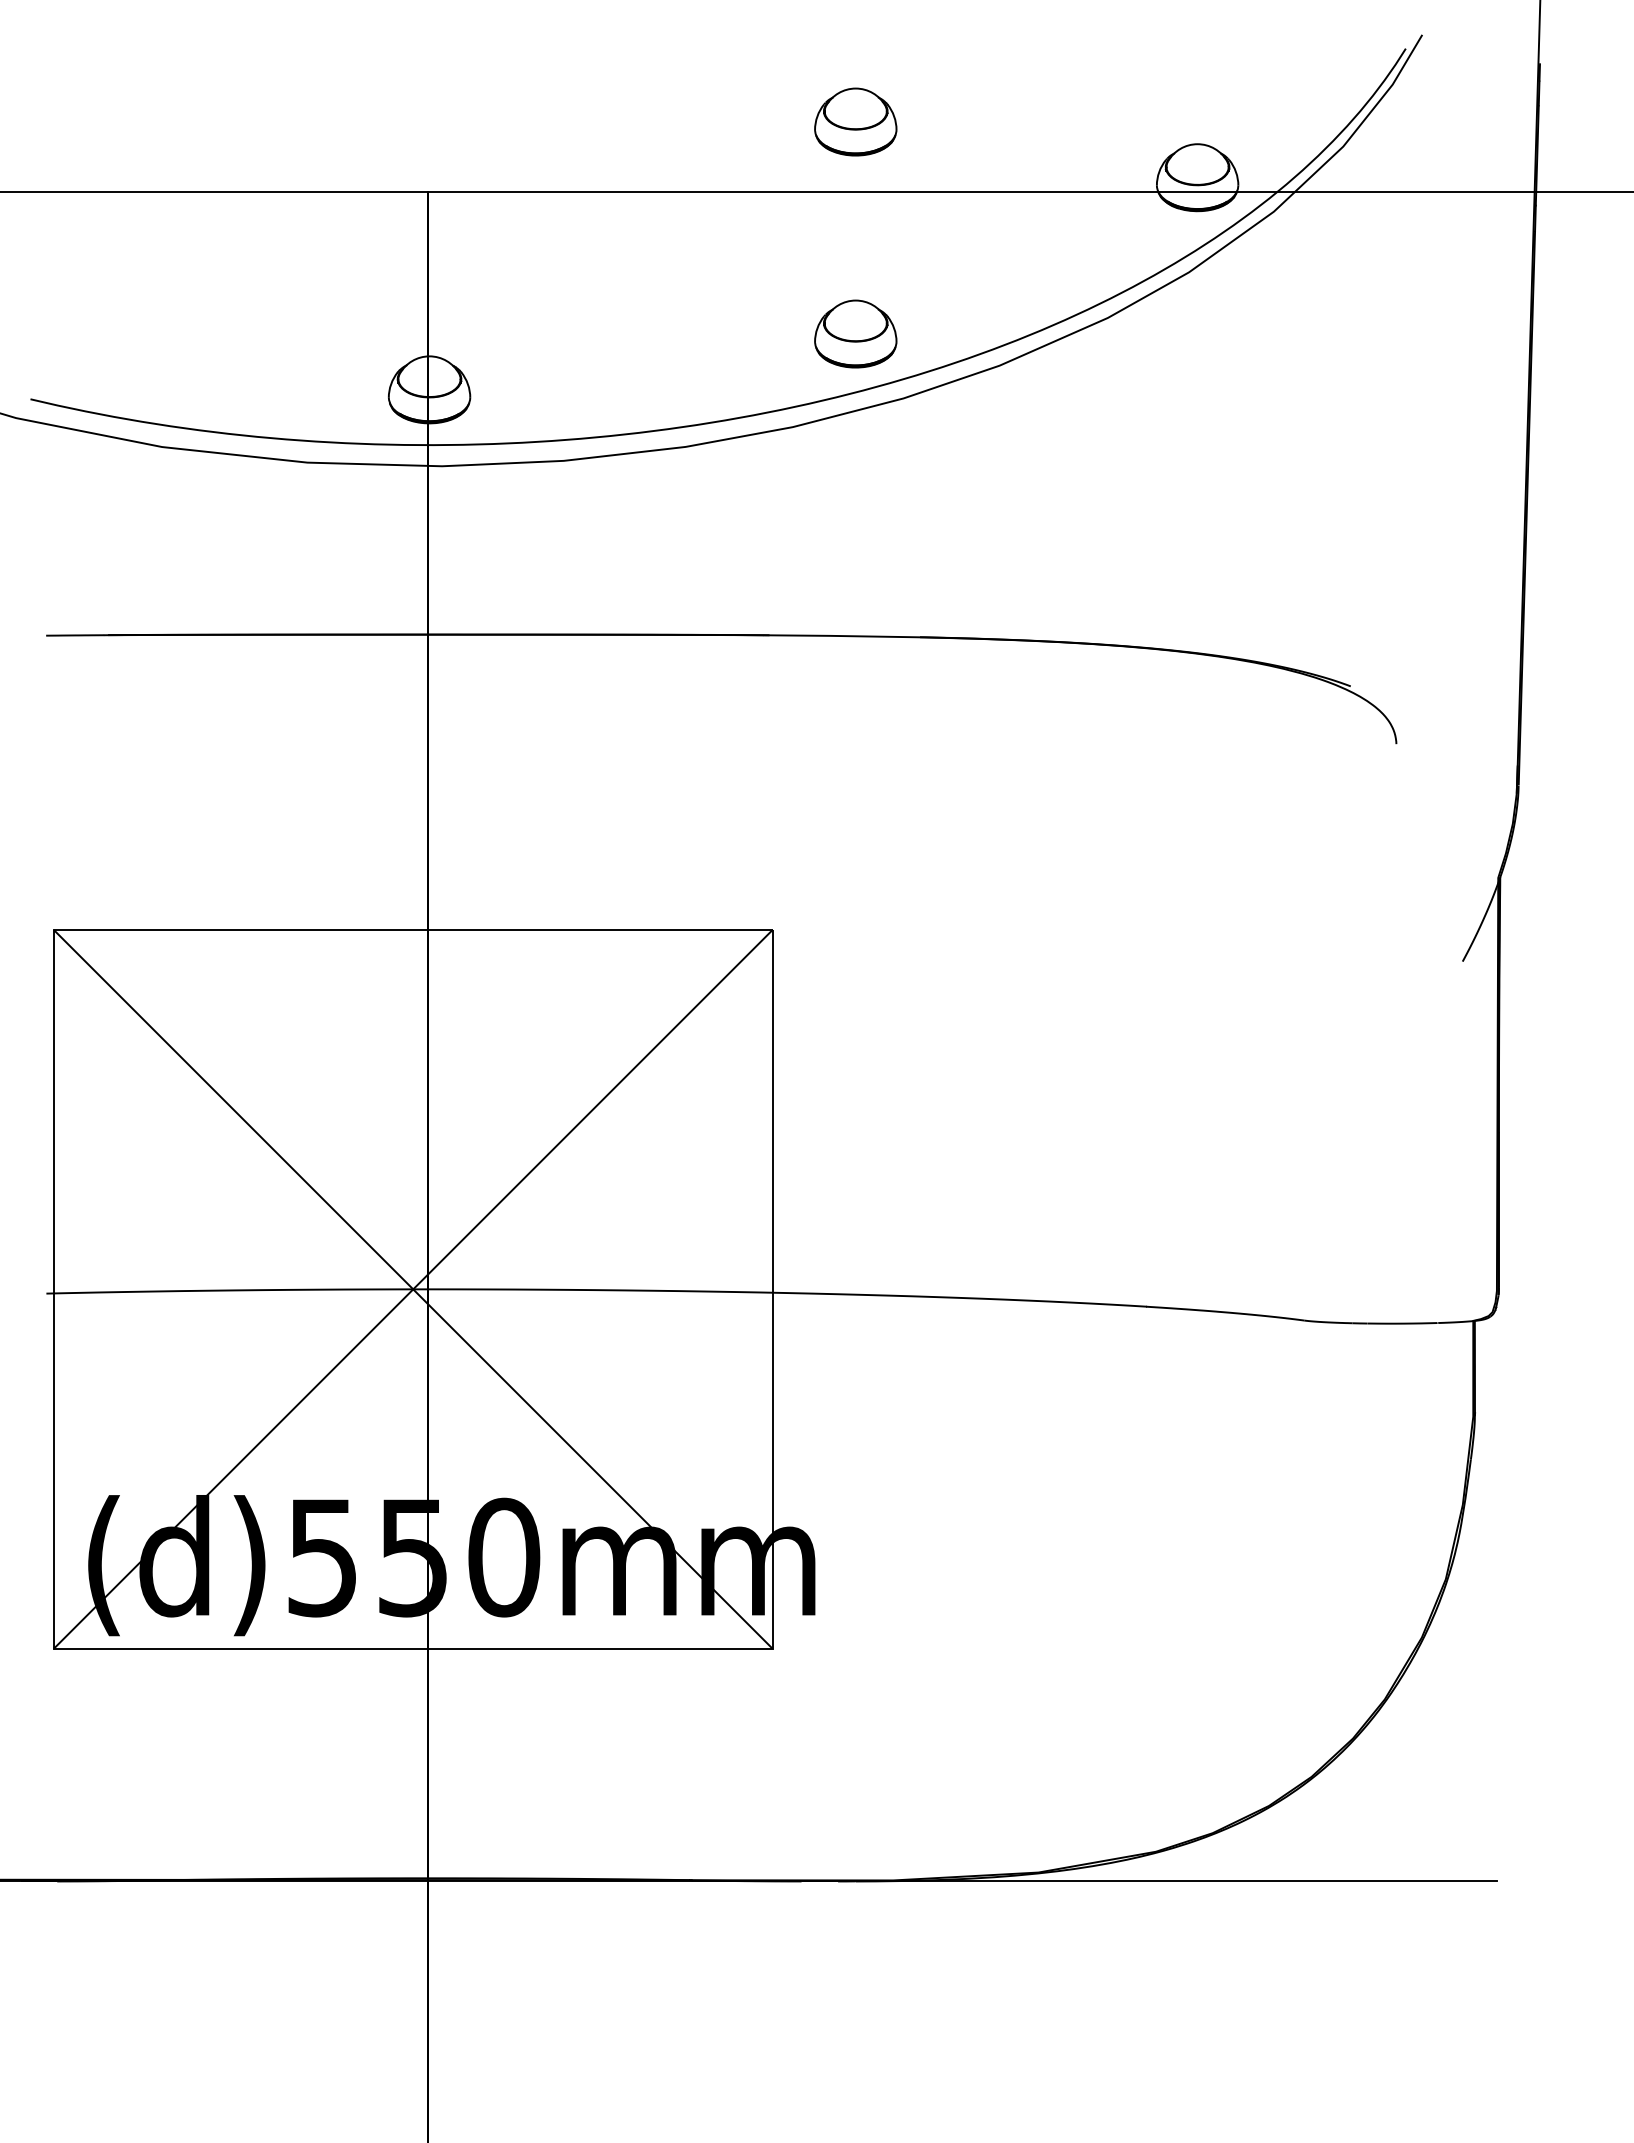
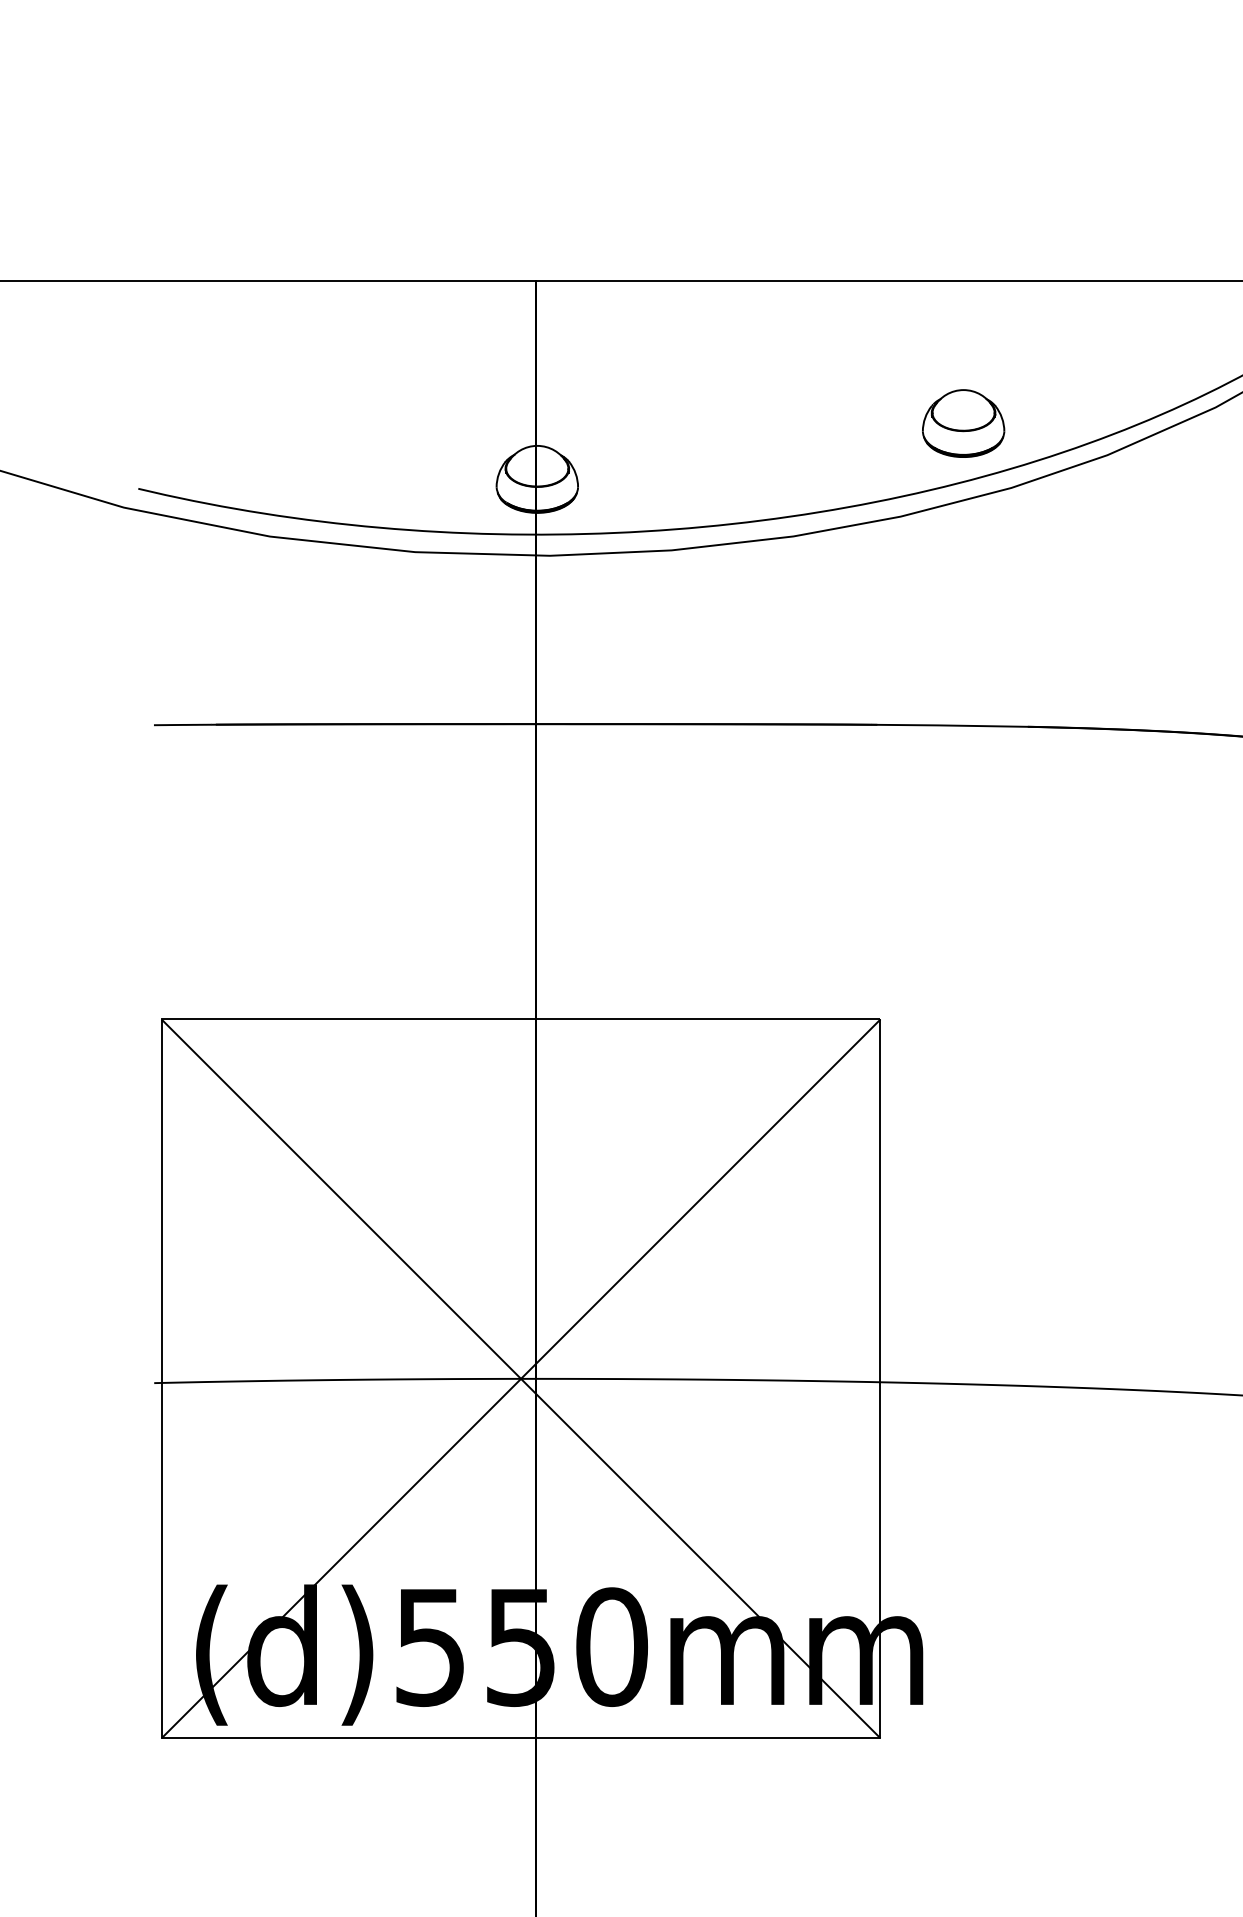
part: (855, 121) -> (963, 211), removed

